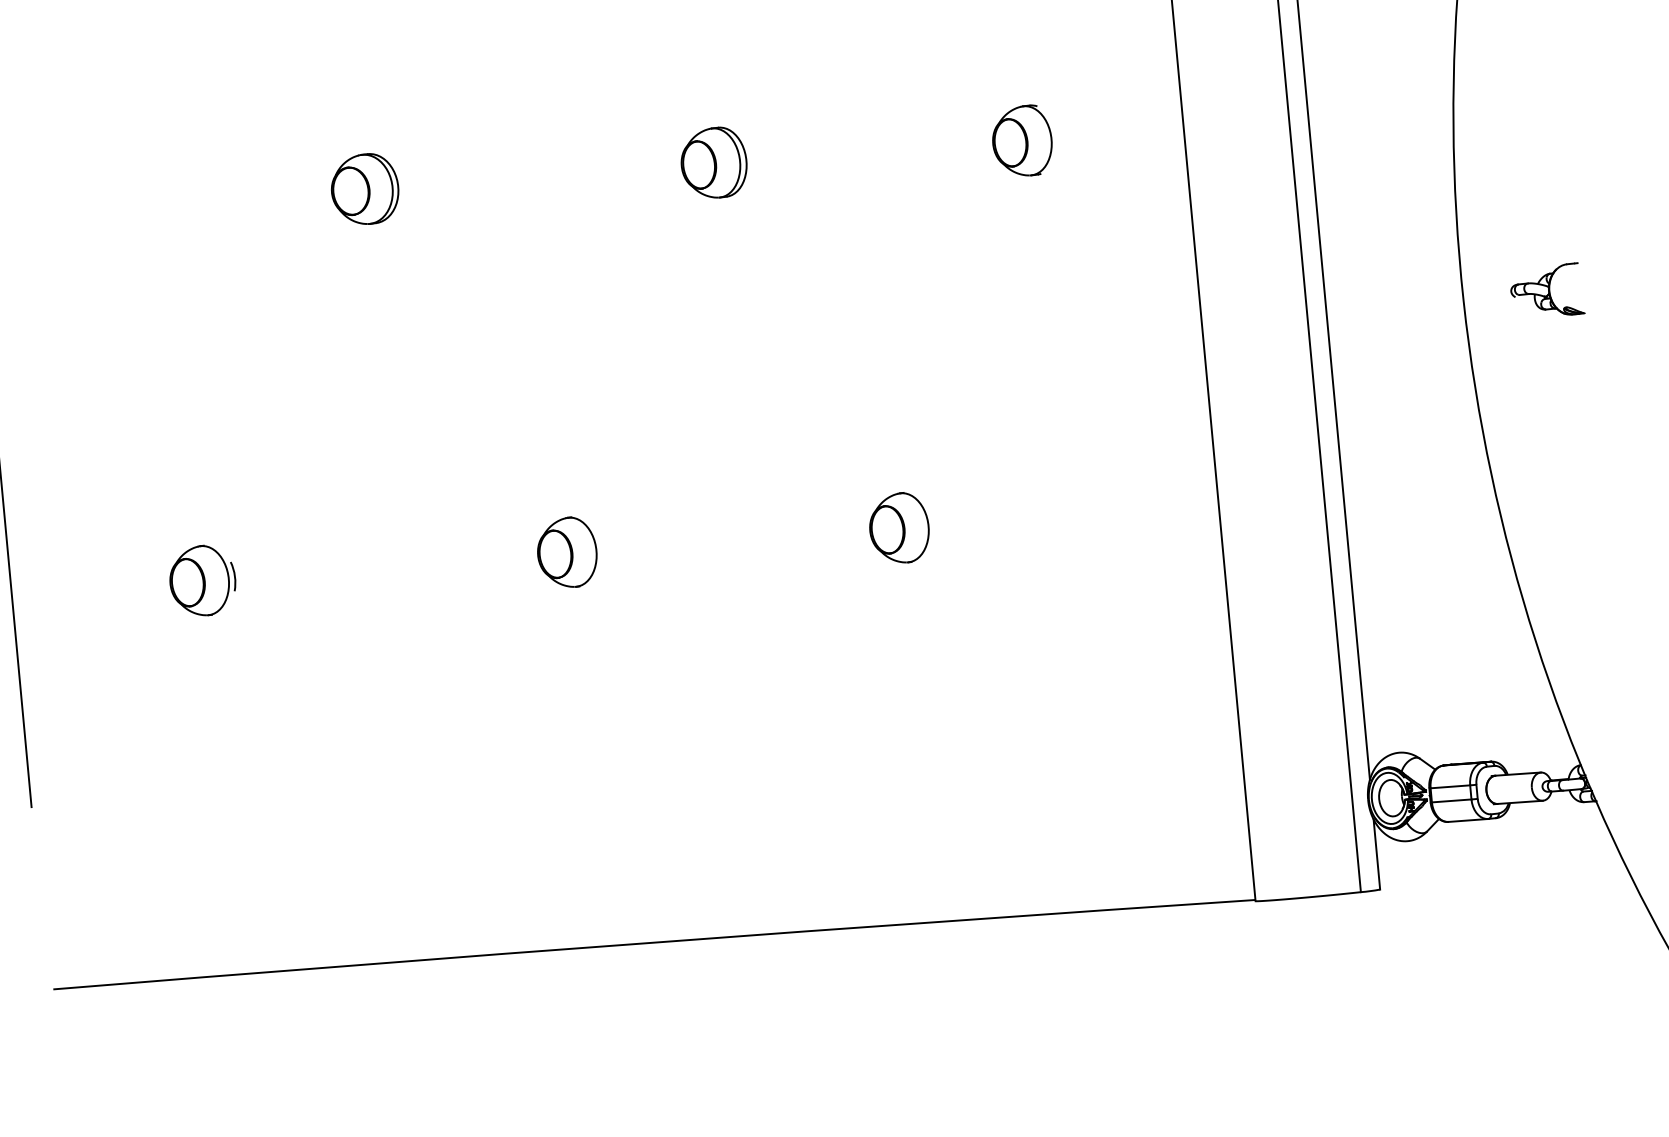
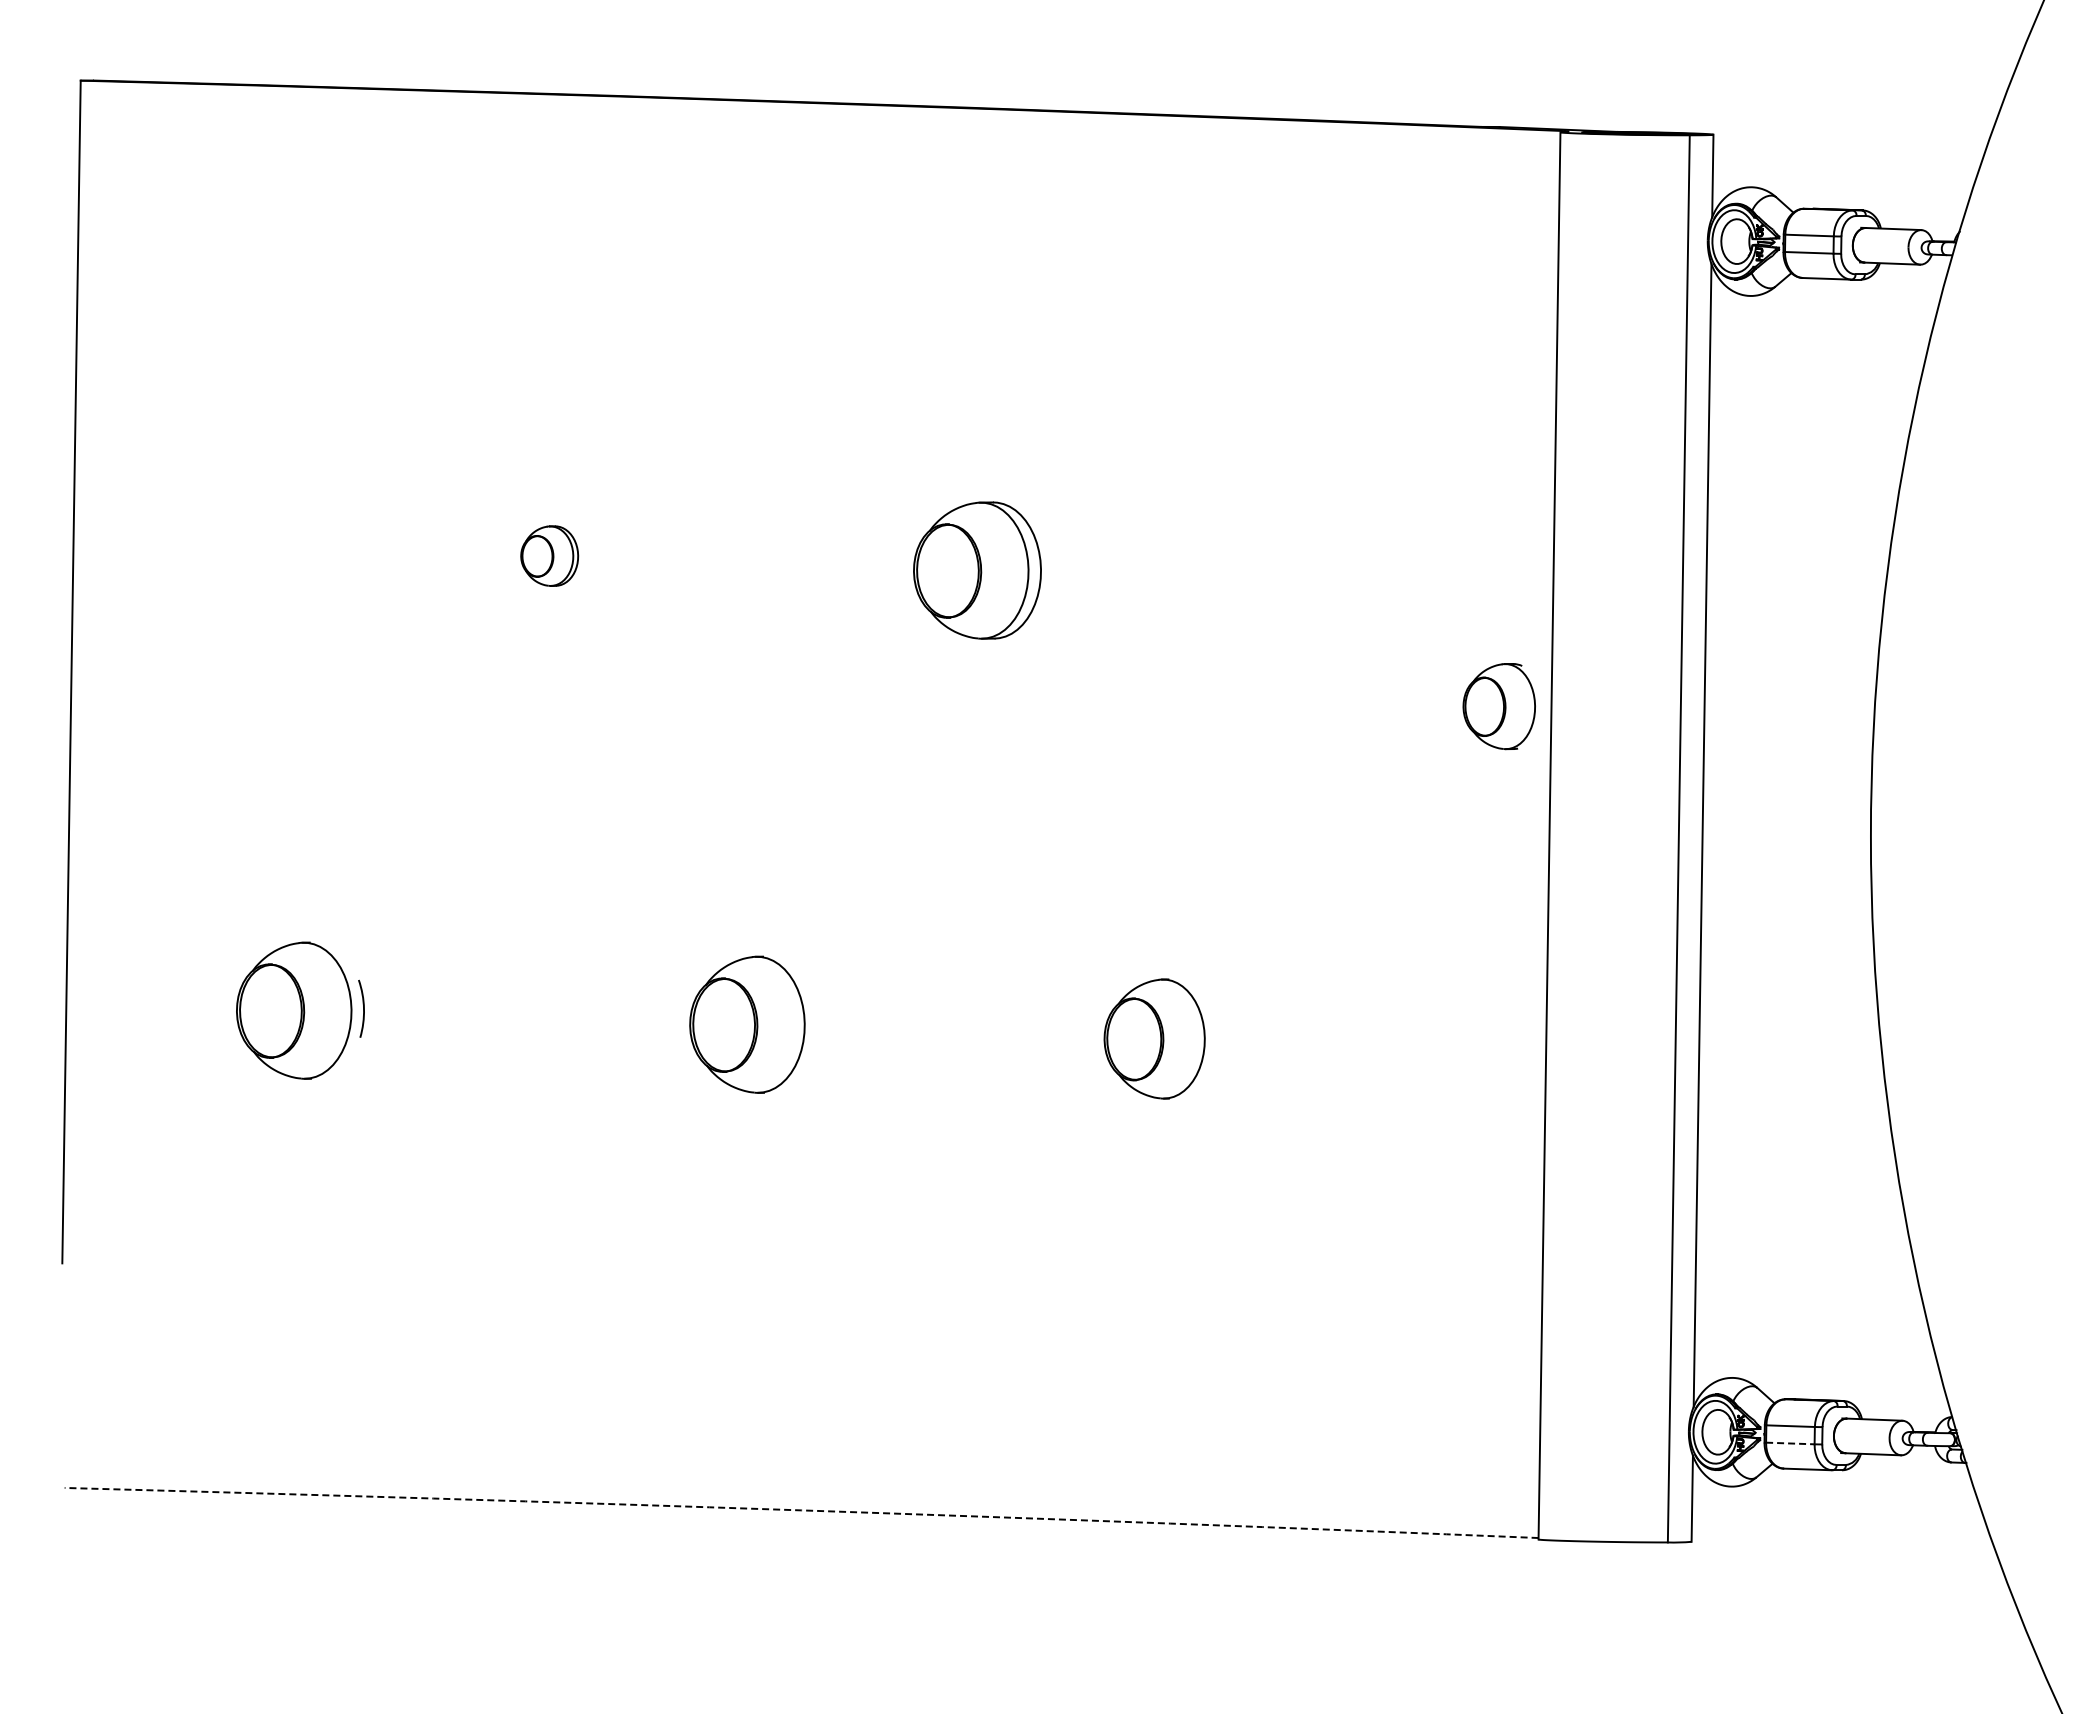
part: (1021, 141) -> (1498, 706), moved
part: (714, 162) -> (977, 569), size x1.6
part: (364, 188) -> (549, 555), size x0.7
part: (1546, 291) -> (1973, 836), removed
part: (899, 527) -> (1154, 1038), size x1.4
part: (567, 552) -> (747, 1024), size x1.6
part: (202, 580) -> (300, 1010), size x1.6
line: (1451, 800) -> (1790, 1443), solid -> dashed
arc: (654, 942) -> (801, 1510), solid -> dashed

